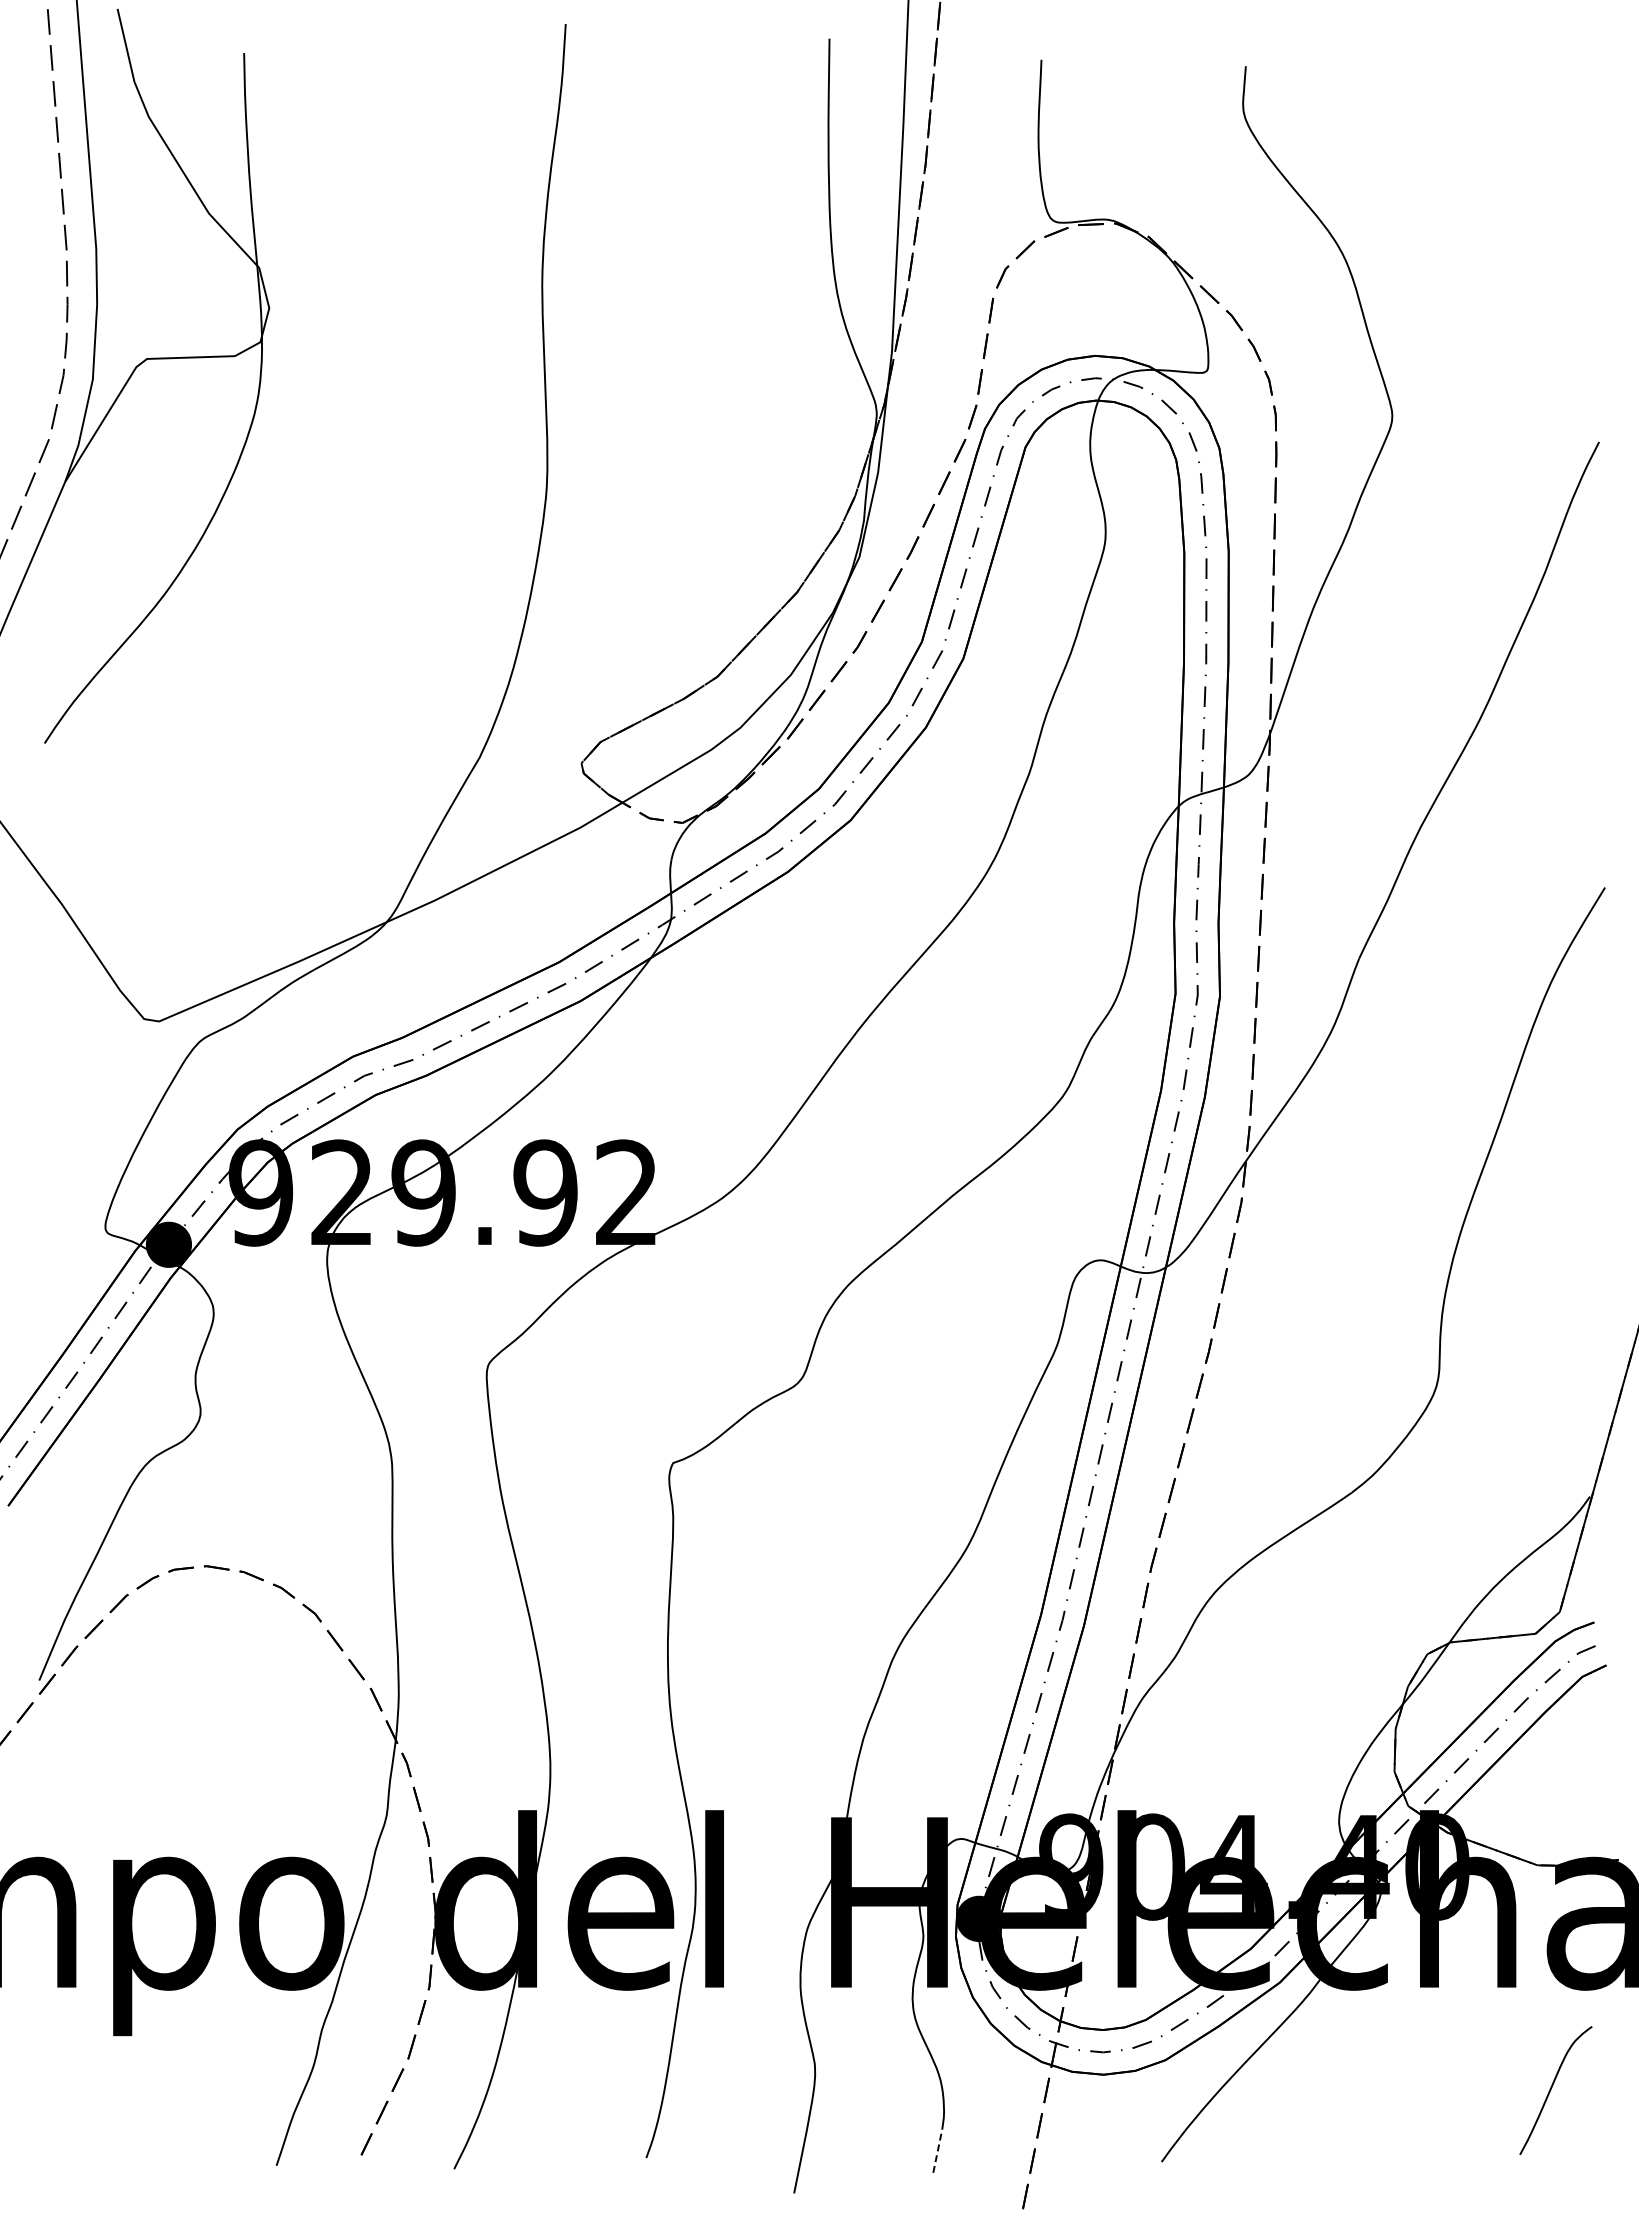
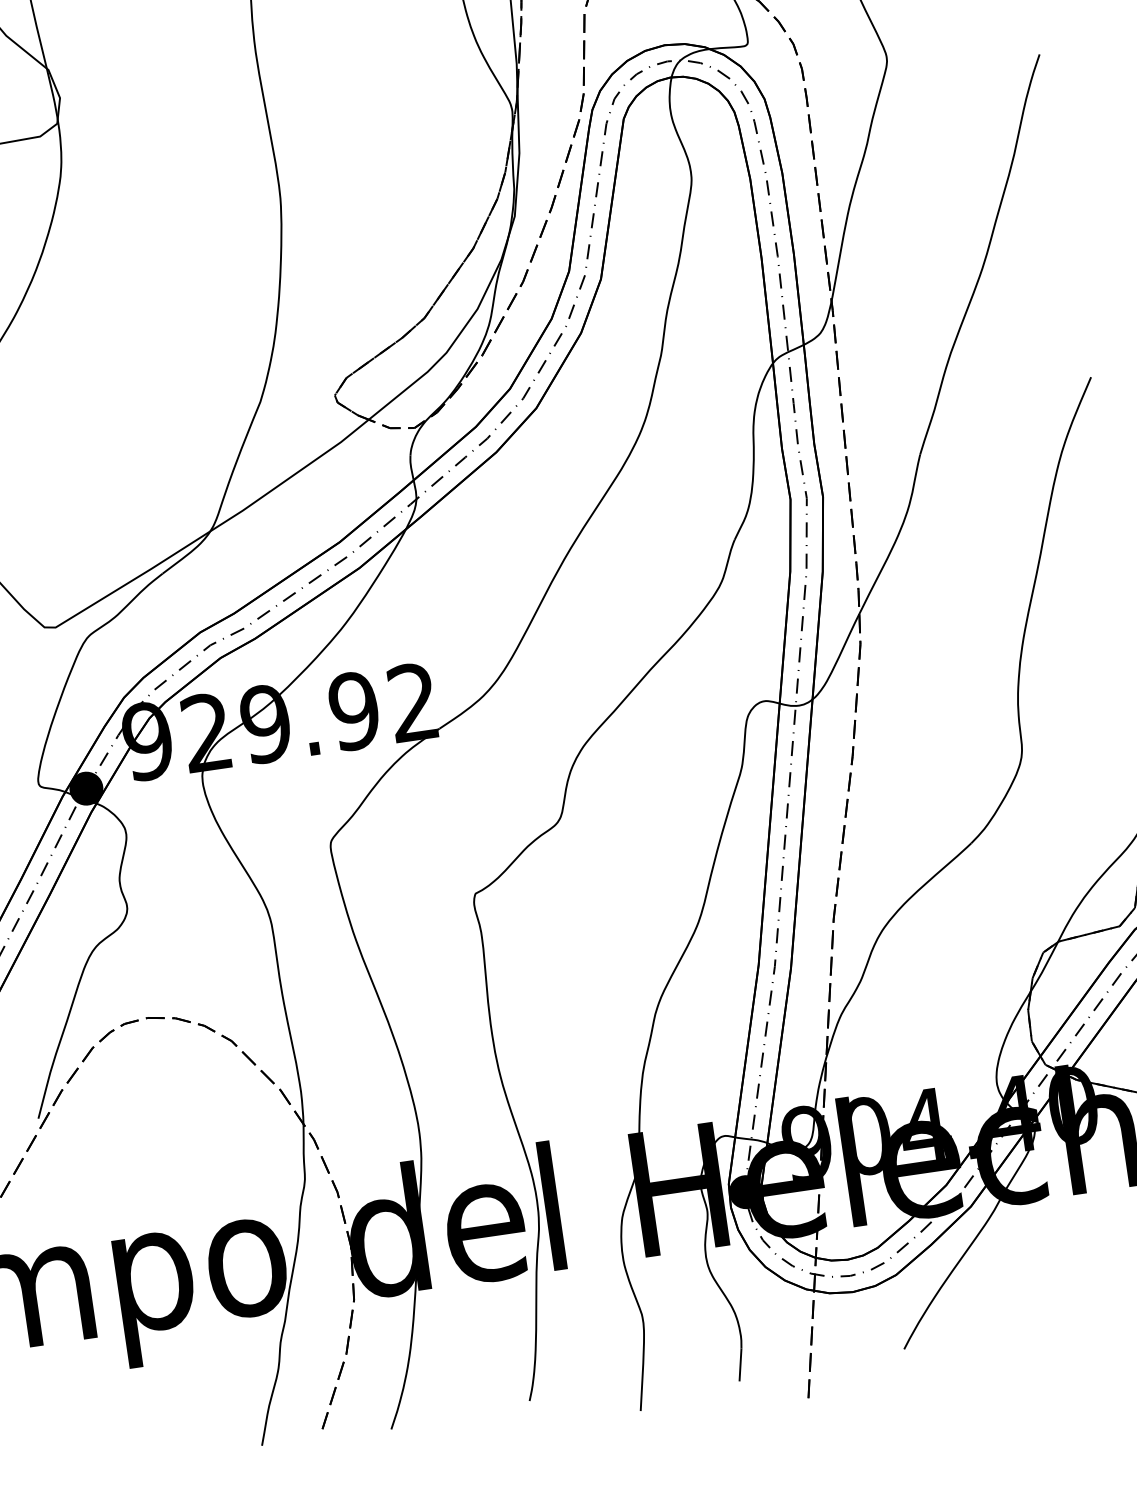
line: (937, 2150) -> (740, 1364), dashed -> solid

